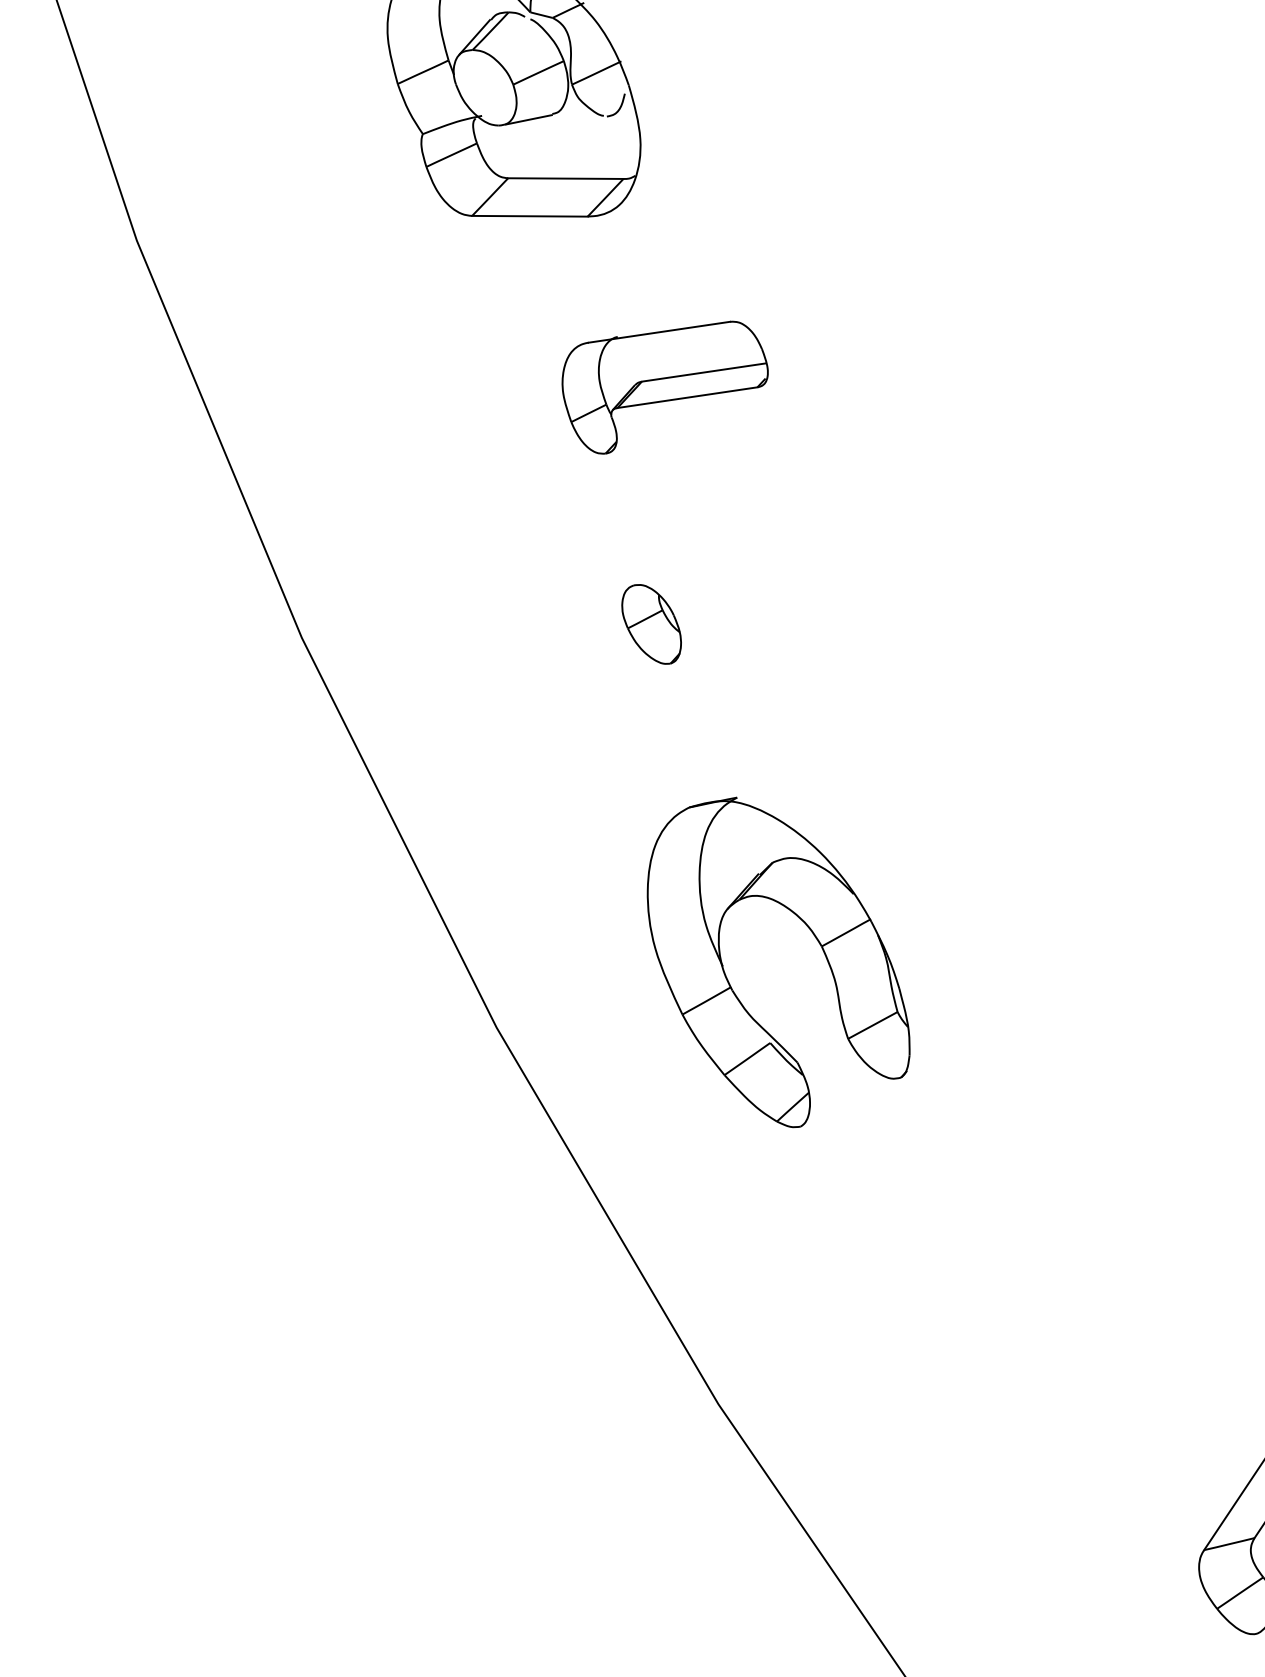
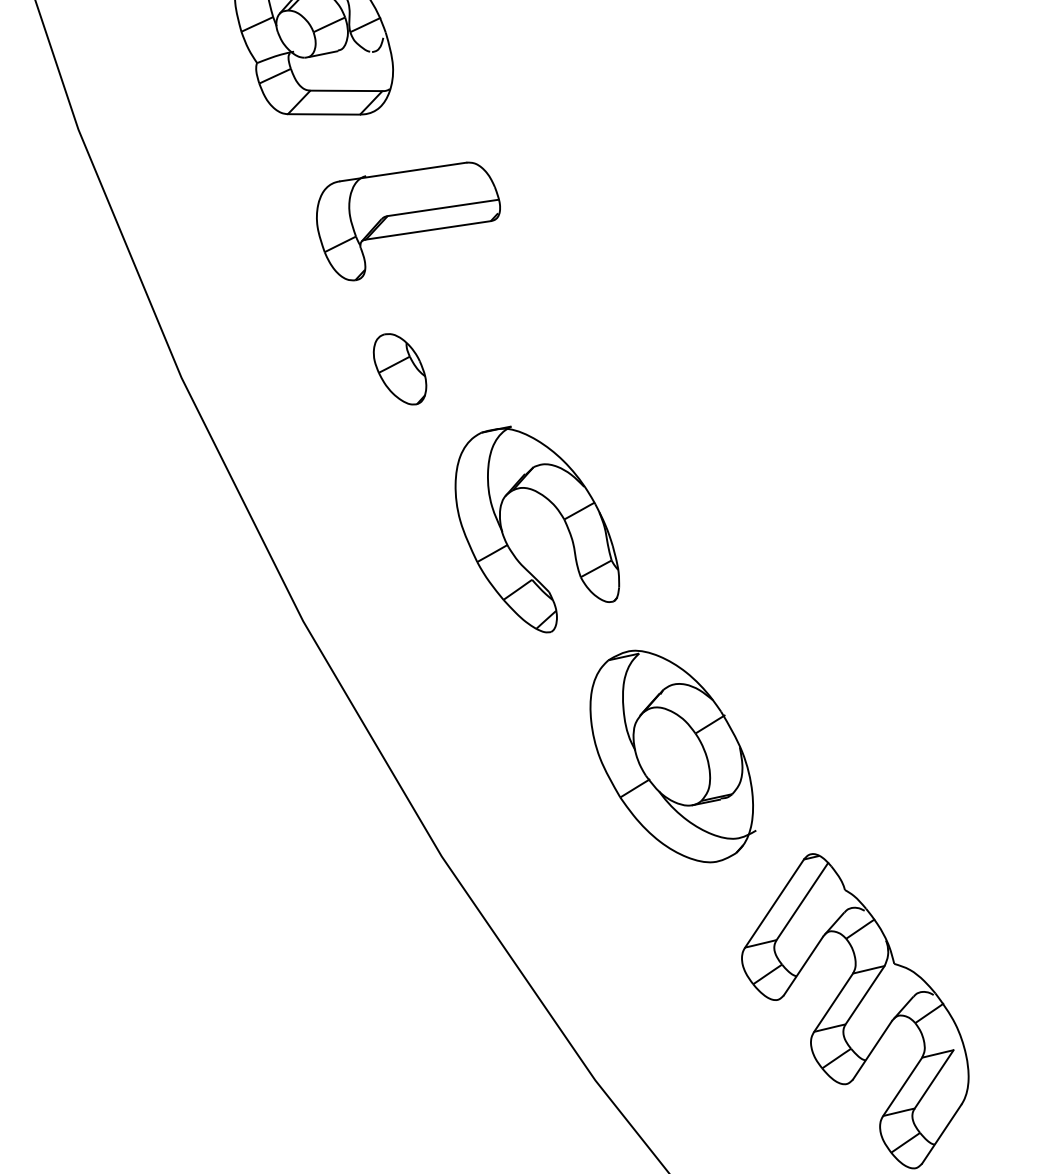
part: (665, 387) -> (408, 221), size x1.43
part: (650, 624) -> (399, 369), size x1.43
part: (815, 940) -> (560, 515), moved
part: (1087, 1244) -> (672, 756), added

